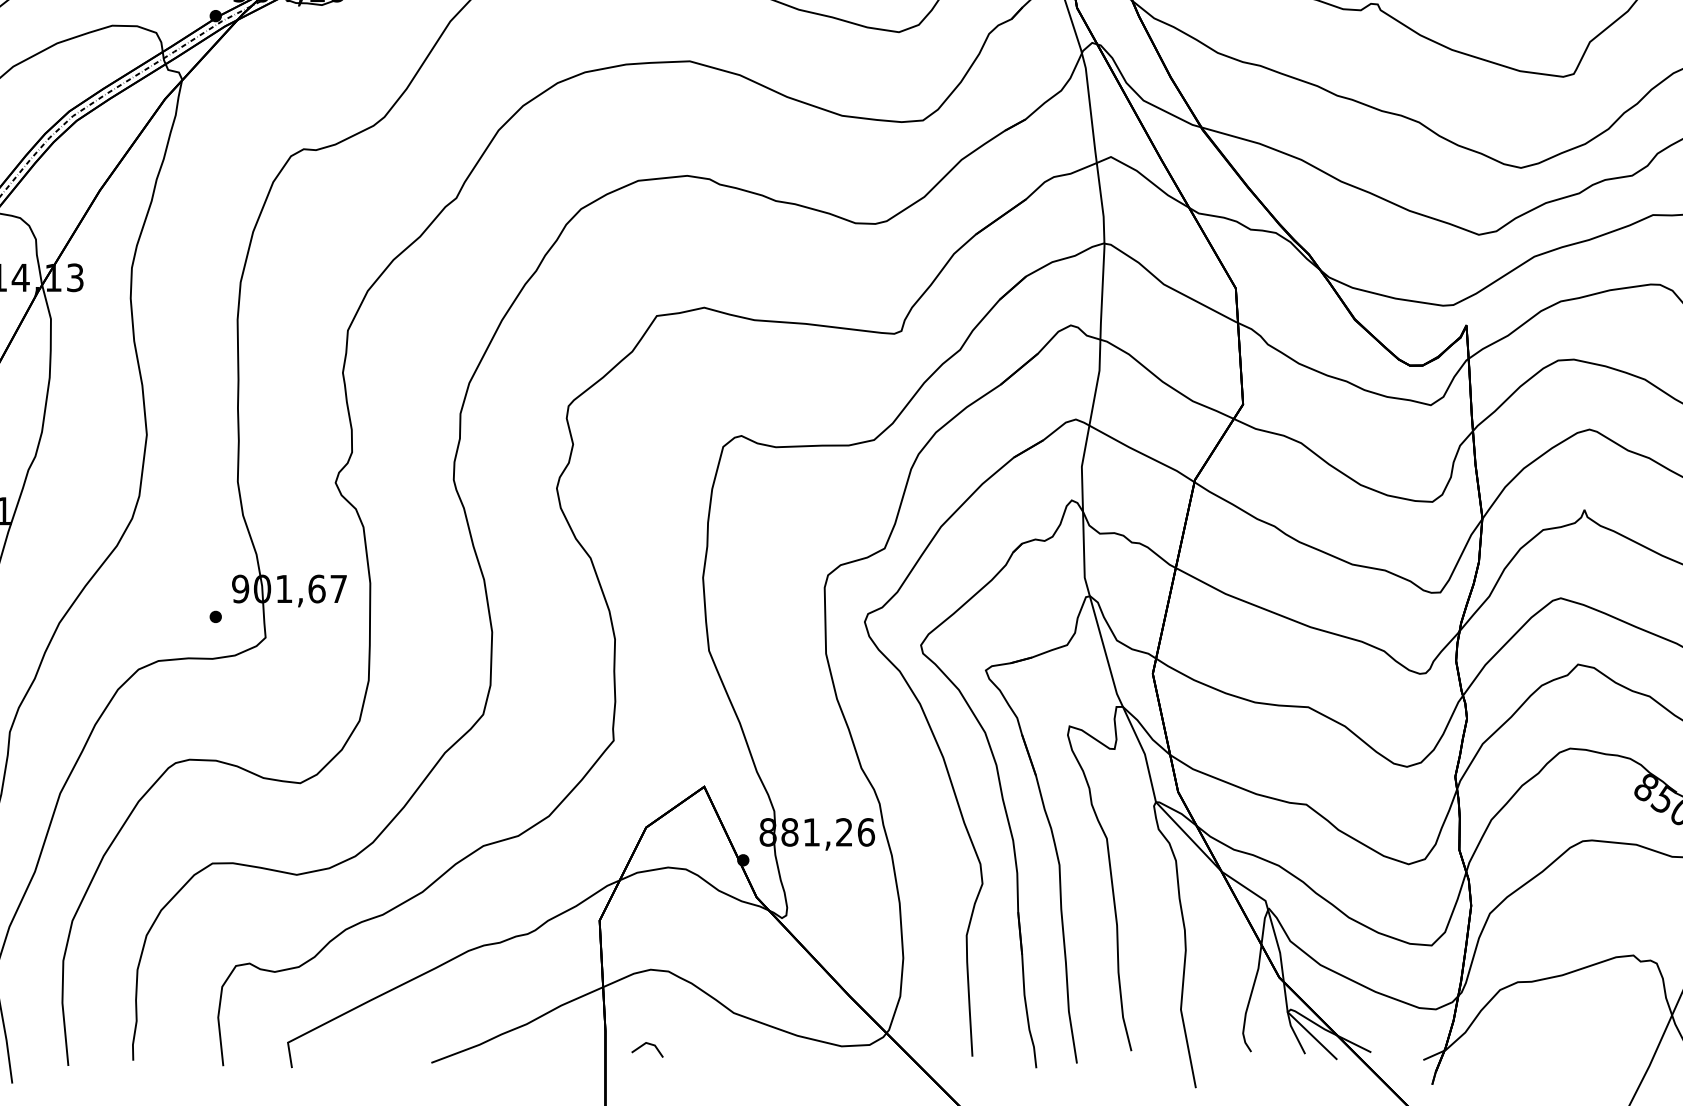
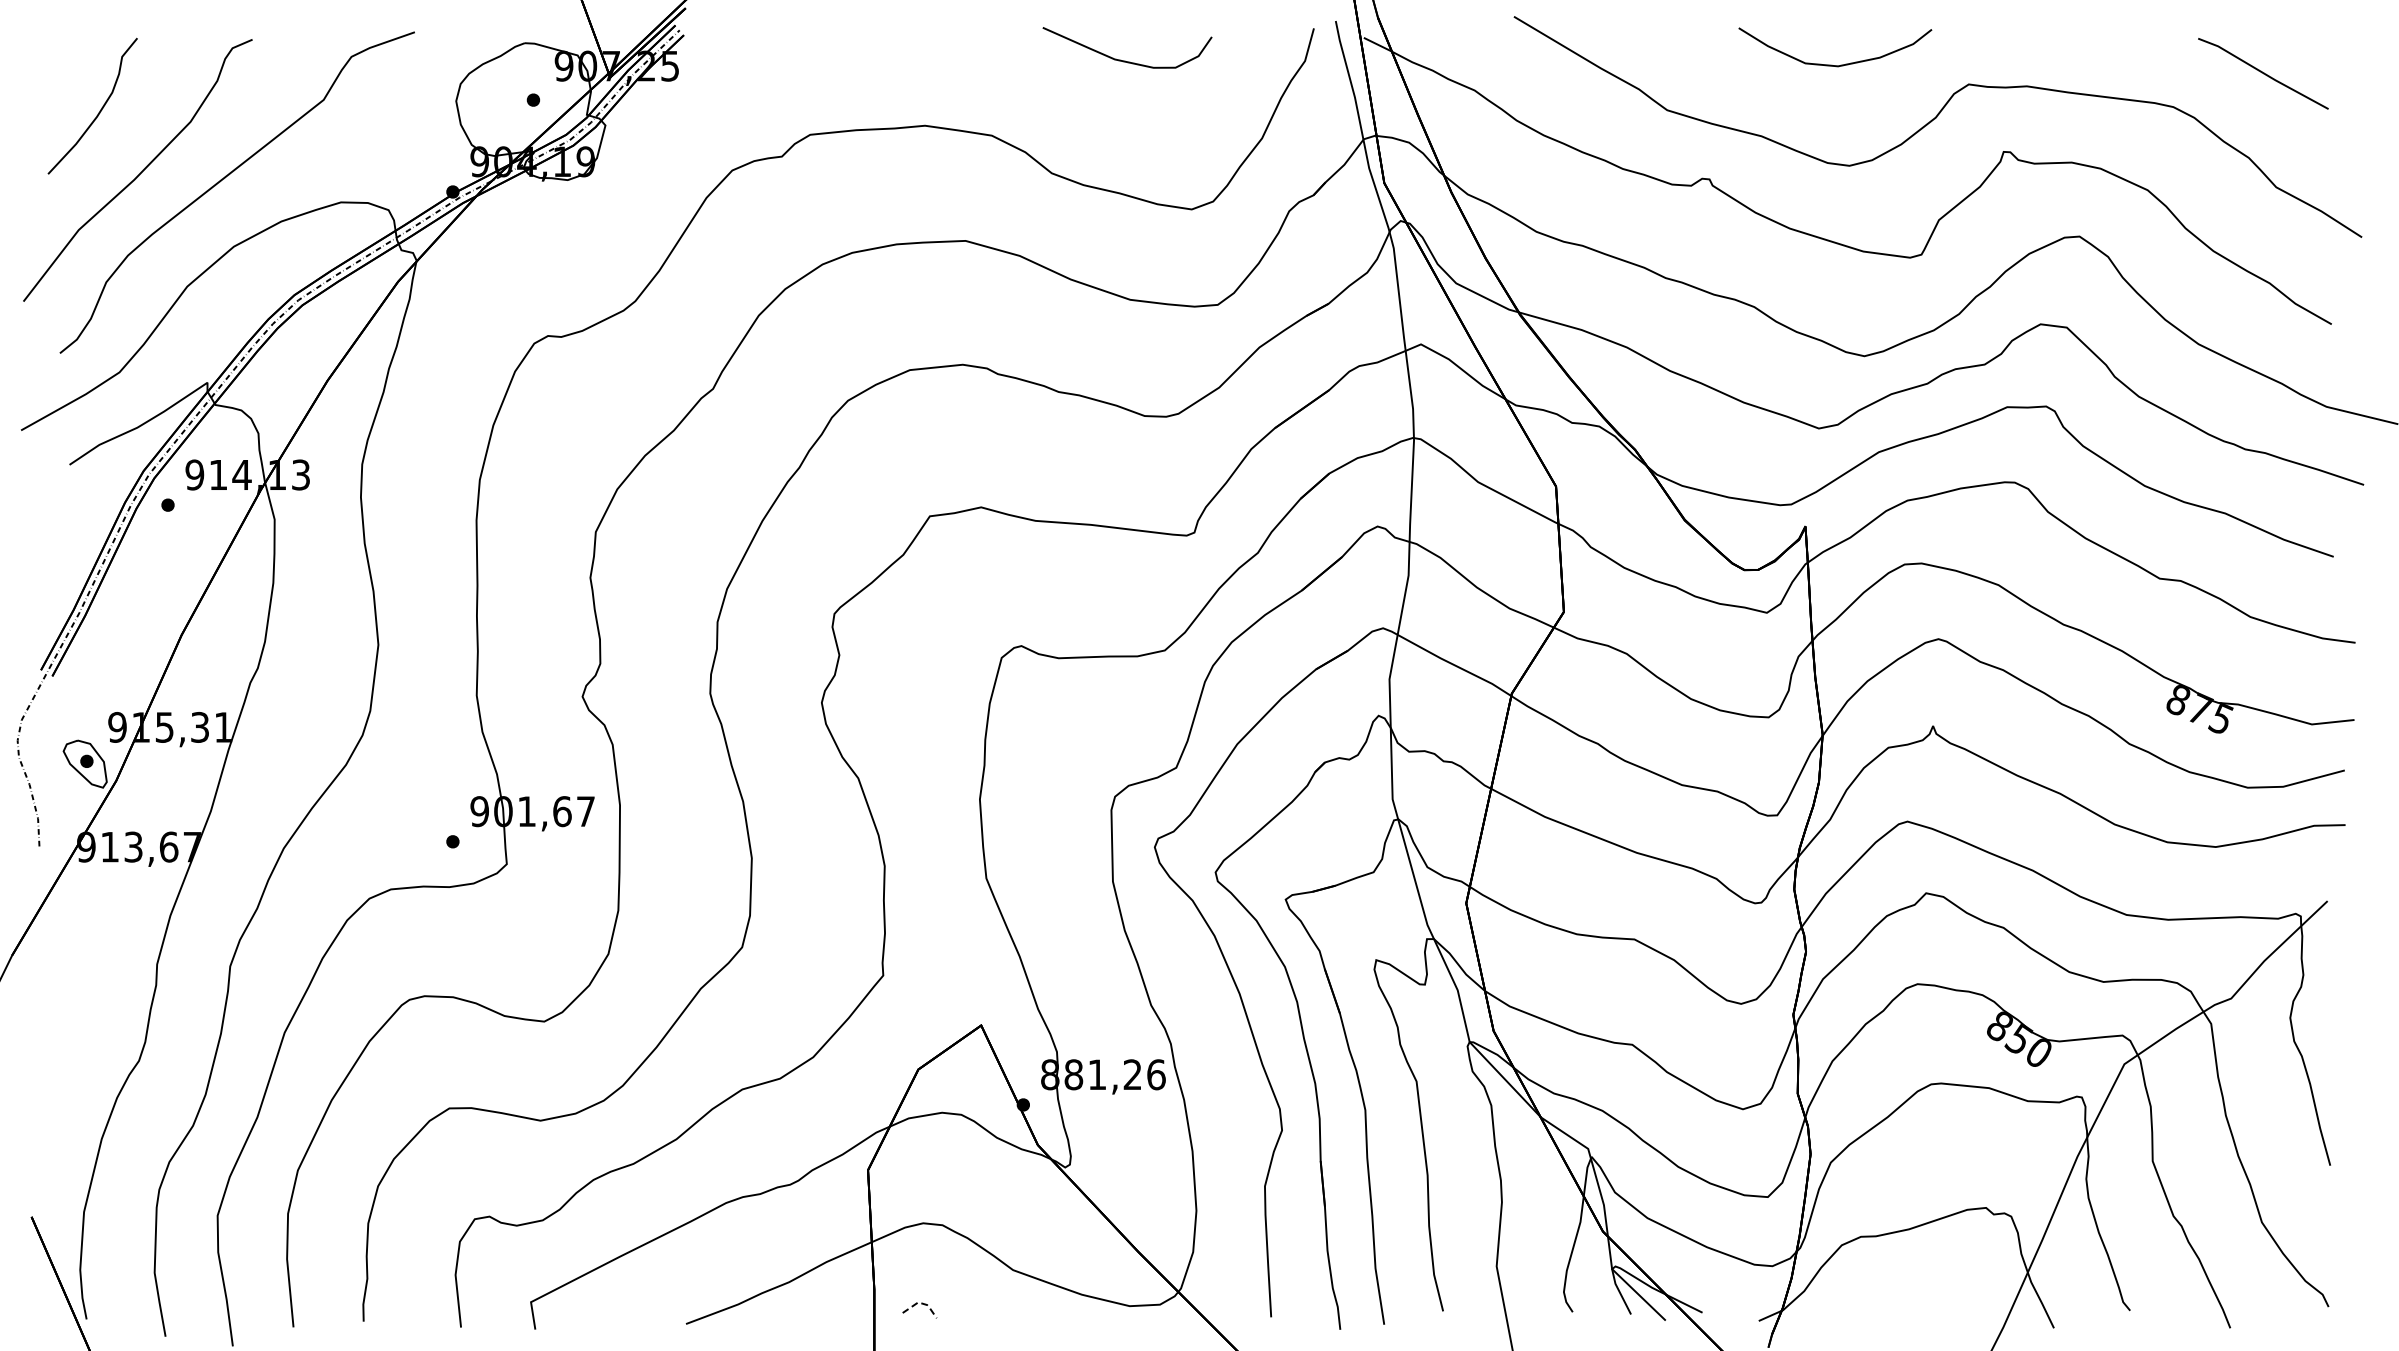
line: (650, 1043) -> (922, 1303), solid -> dashed

